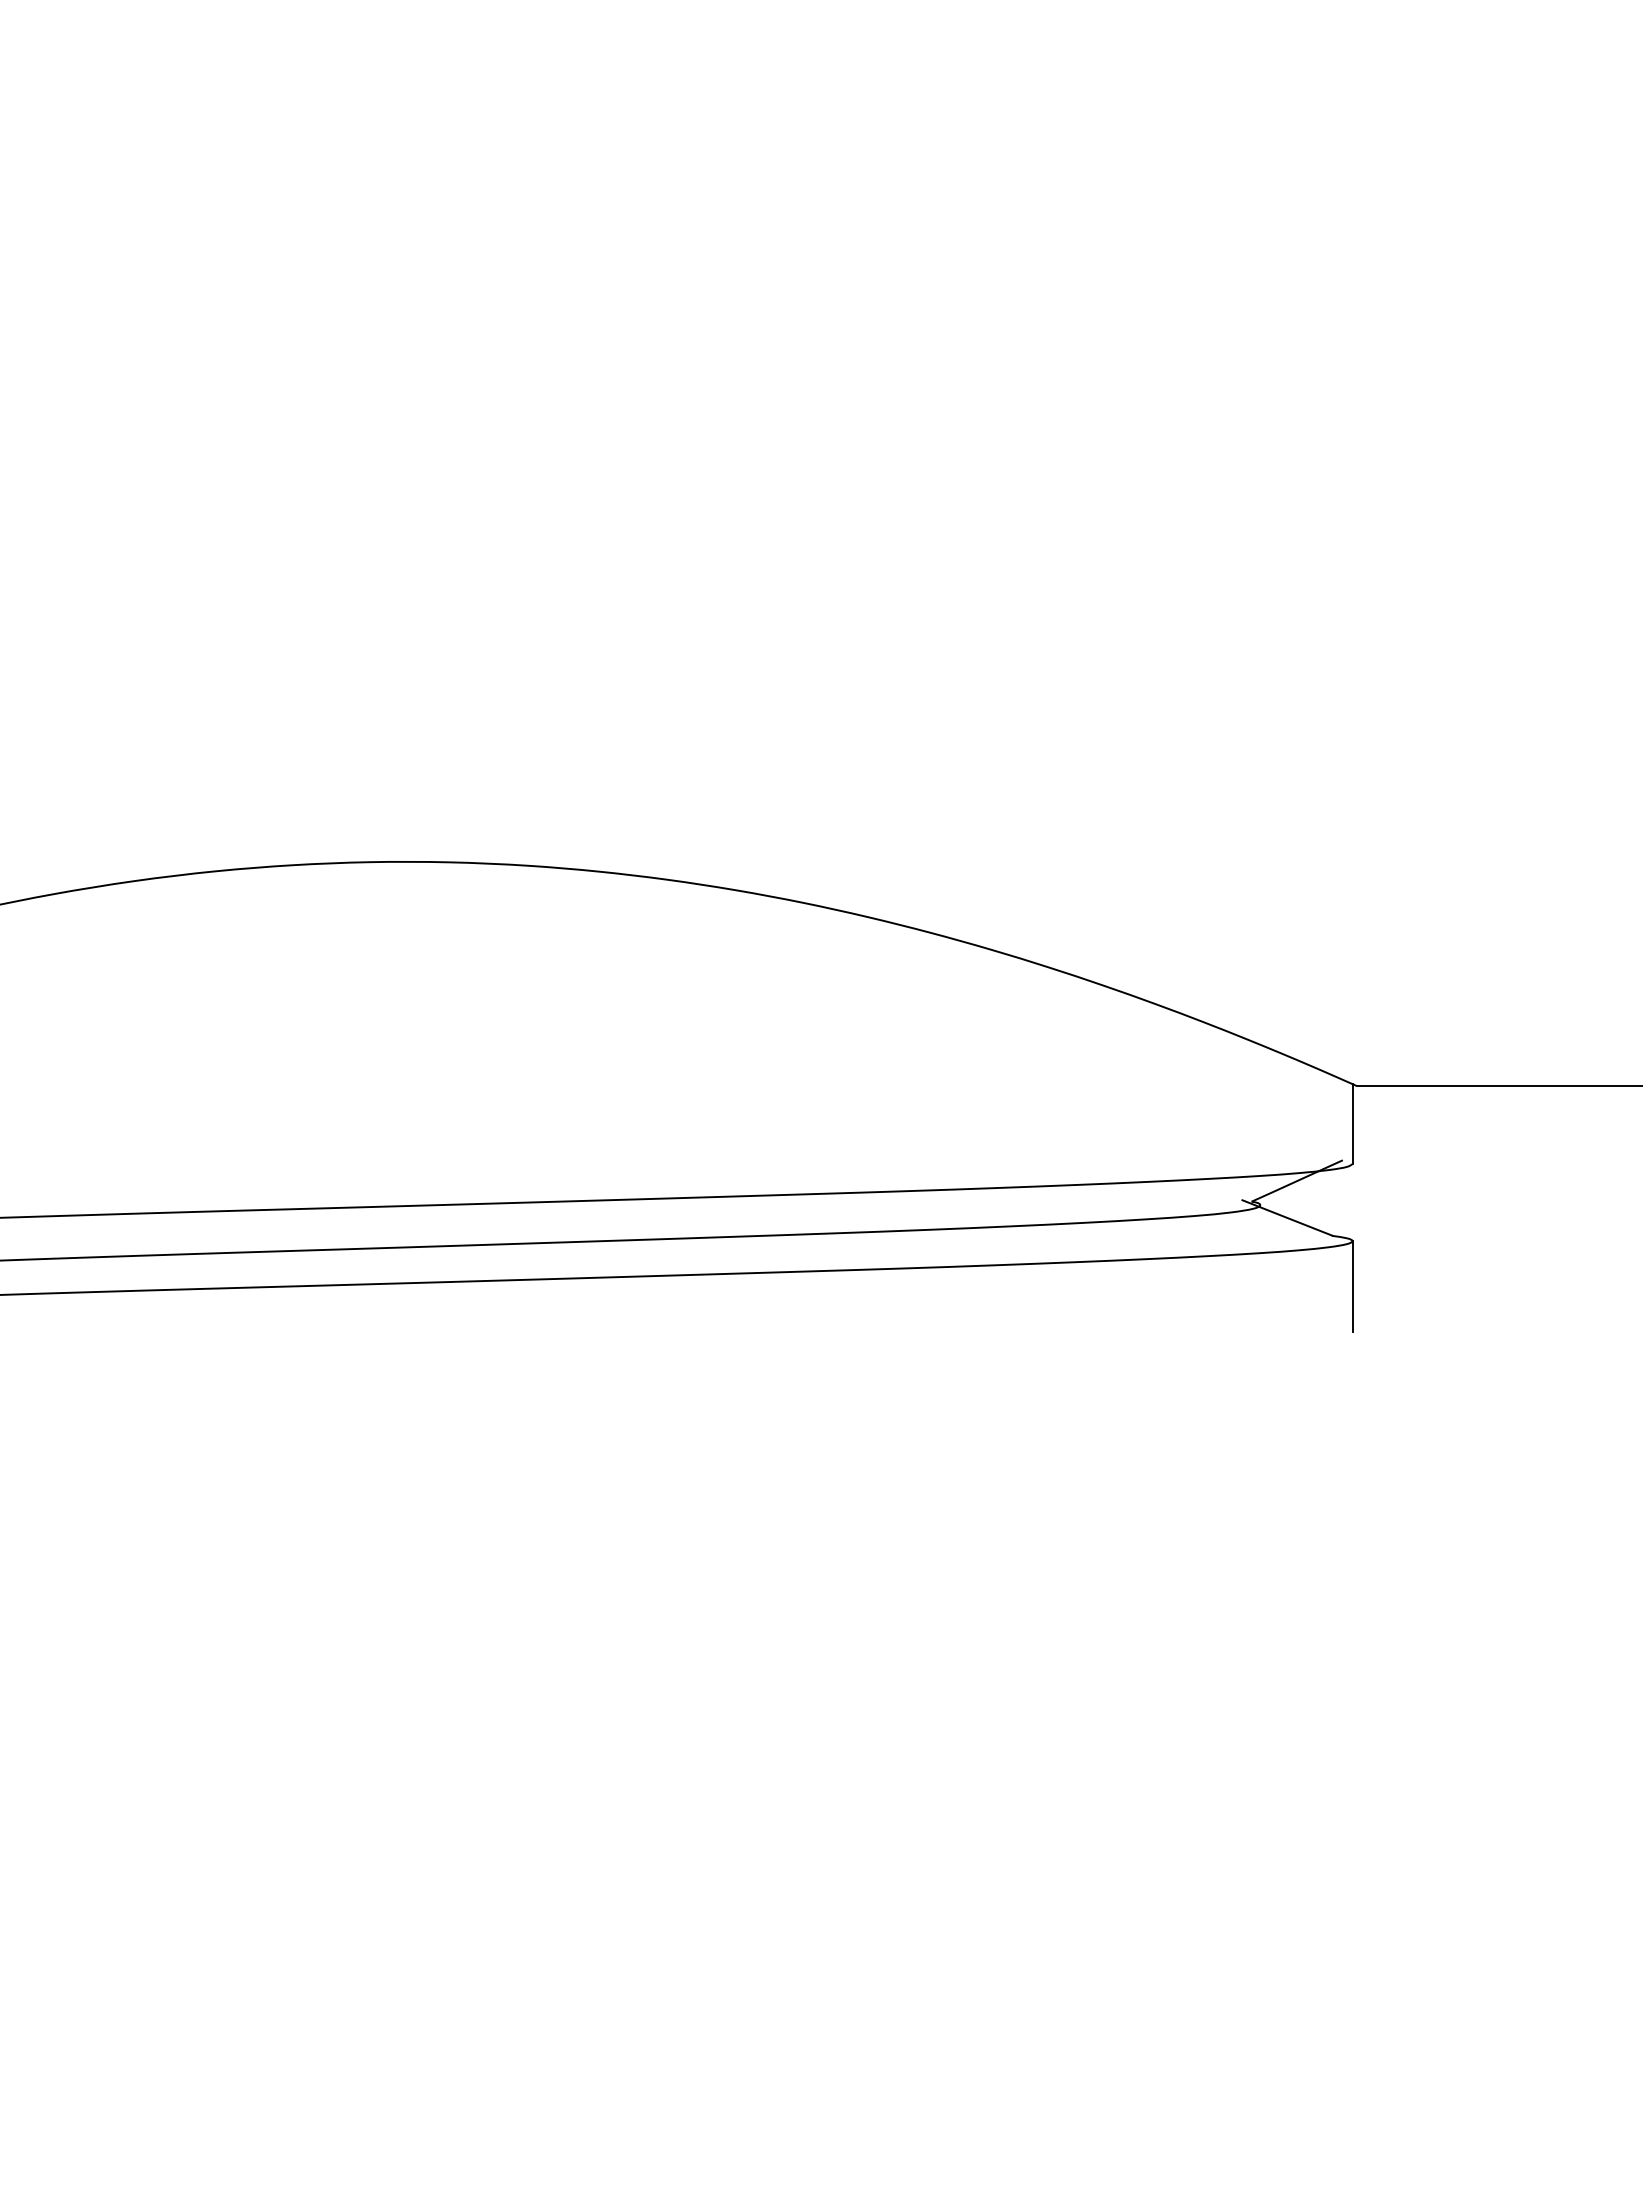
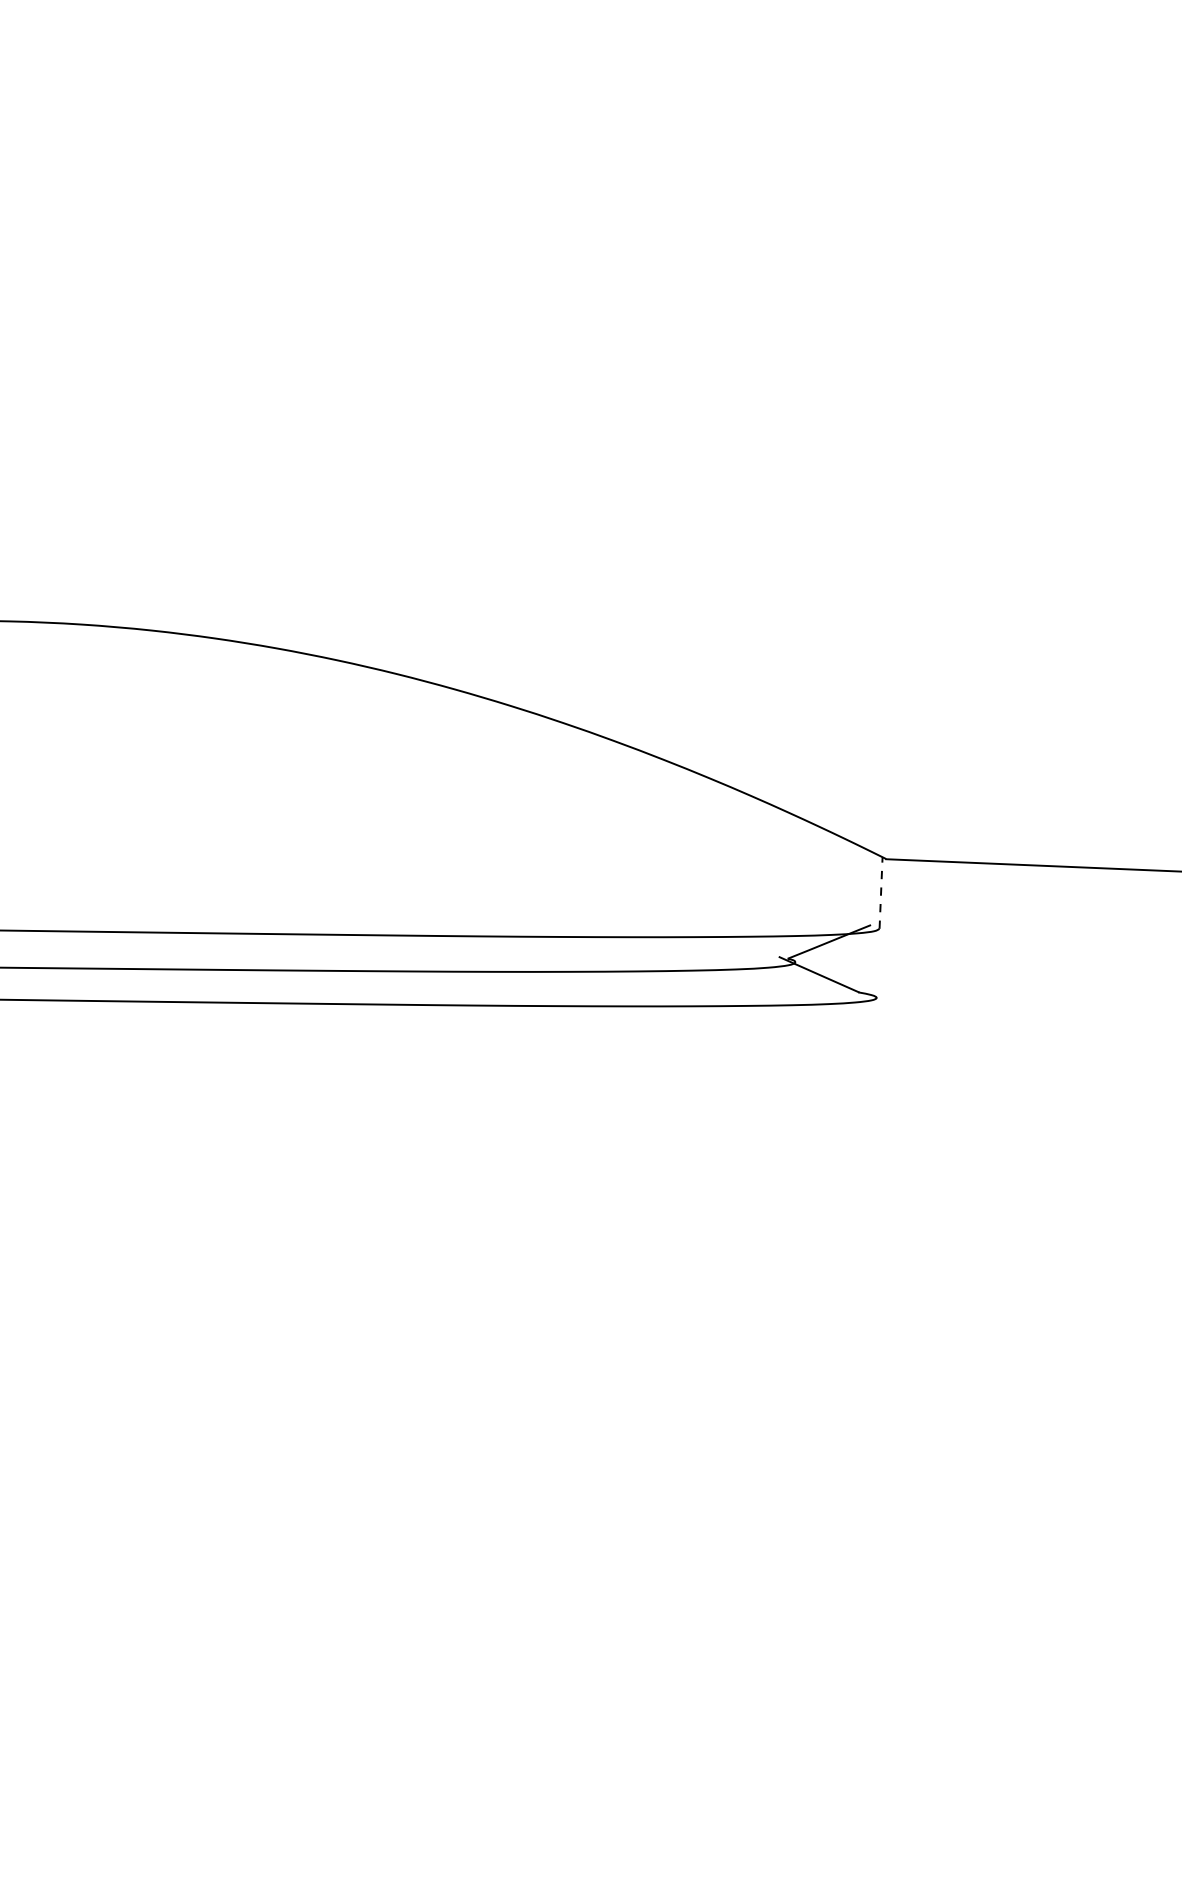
line: (1352, 1124) -> (881, 893), solid -> dashed
line: (1352, 1286) -> (874, 1038), removed

